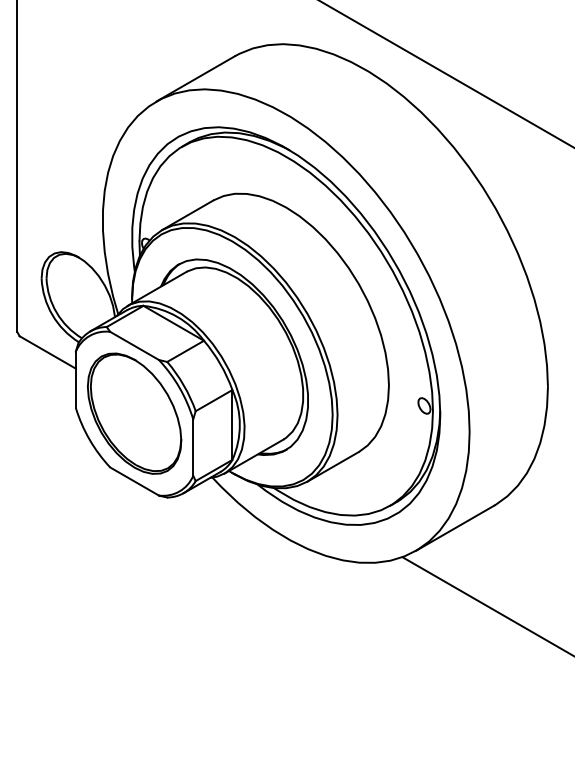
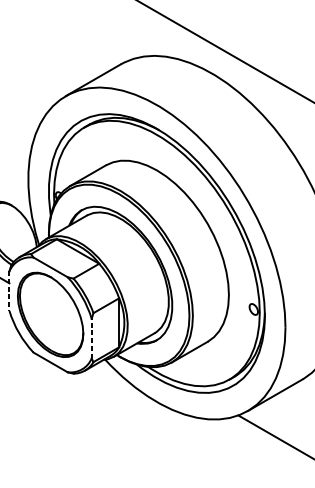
line: (75, 380) -> (9, 291), solid -> dashed
line: (193, 447) -> (91, 338), solid -> dashed

